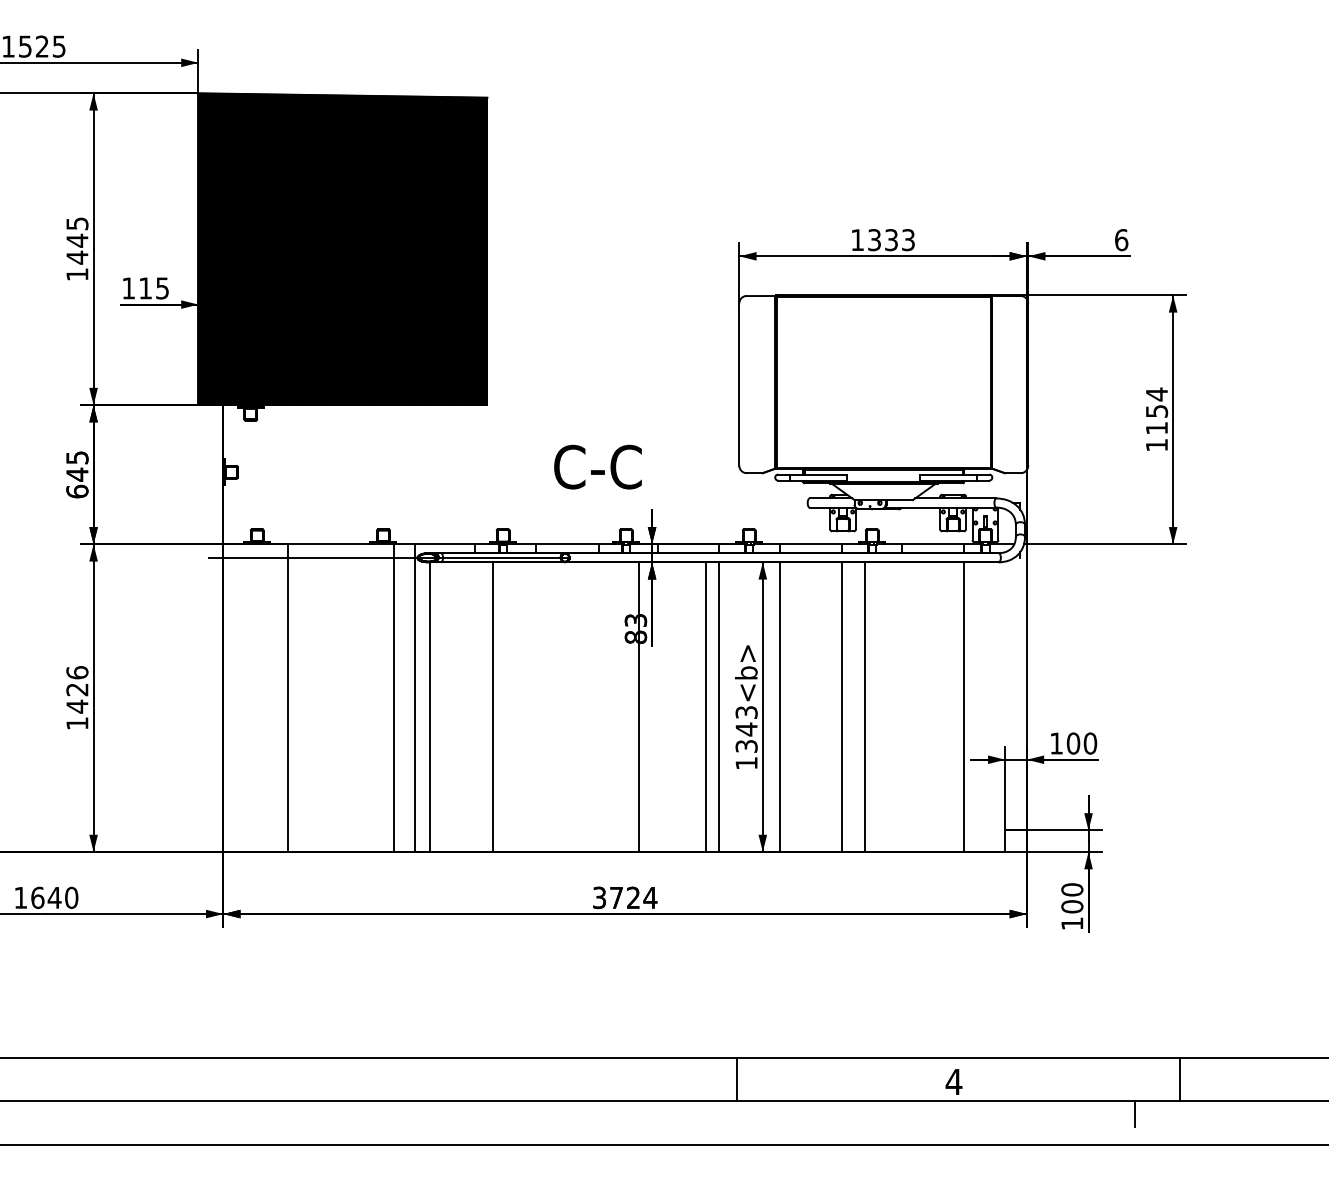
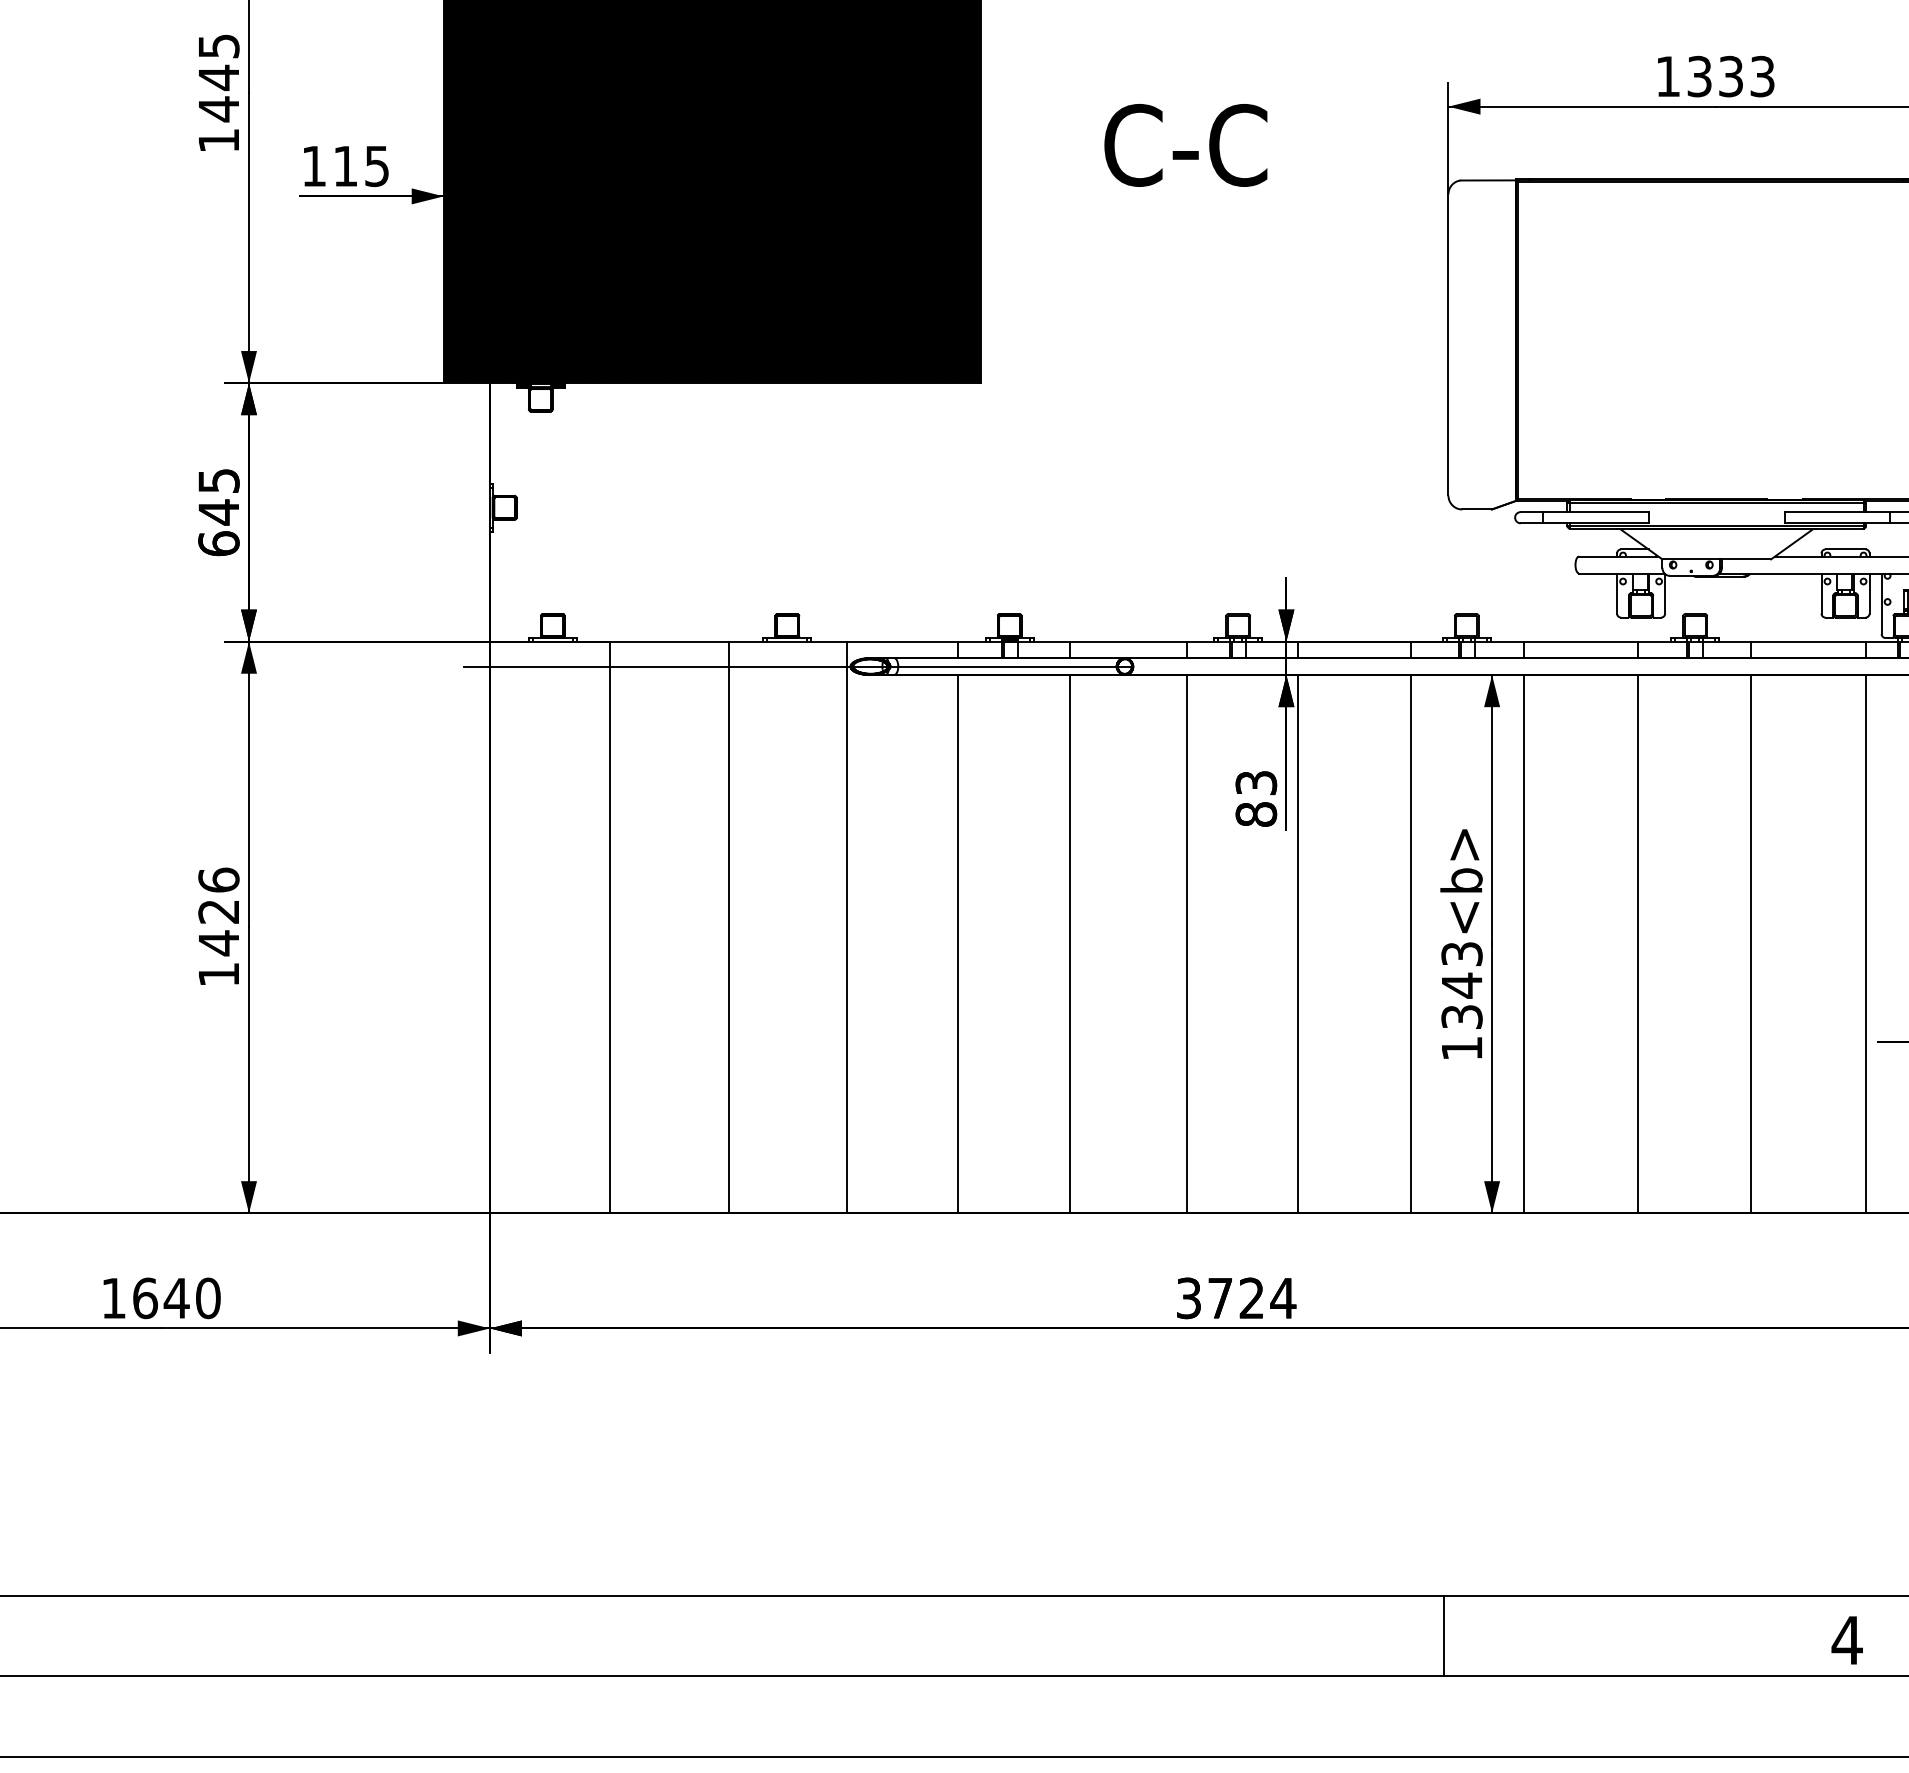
text: (597, 466) -> (1184, 144), moved
line: (394, 698) -> (729, 928), moved
line: (430, 707) -> (958, 944), moved
line: (492, 707) -> (1069, 944), moved
line: (638, 707) -> (1186, 944), moved
line: (706, 707) -> (1298, 944), moved
line: (865, 707) -> (1751, 944), moved

